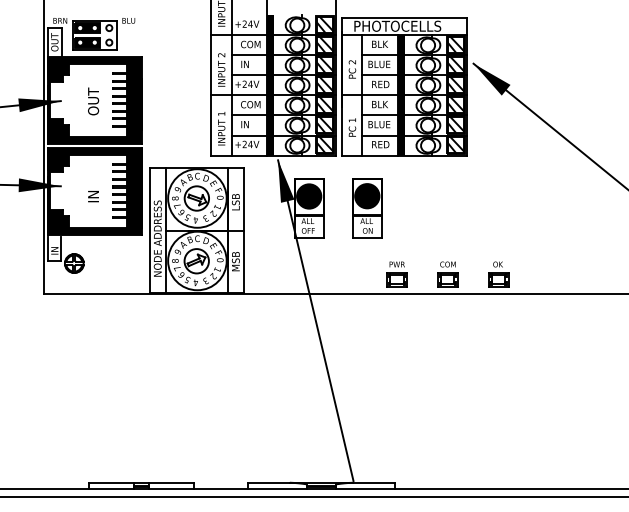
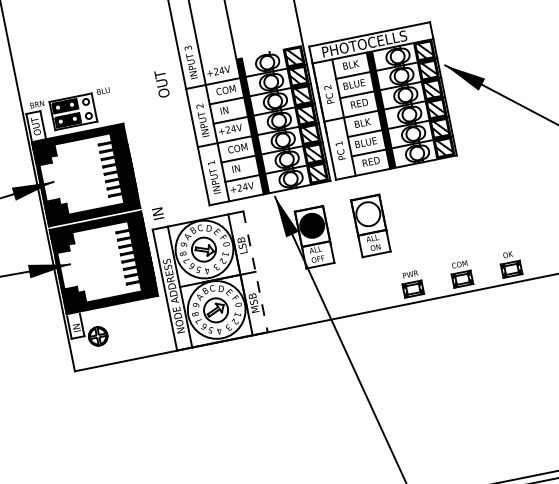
text: (93, 101) -> (162, 84), moved
text: (93, 196) -> (158, 213), moved
fill: (367, 196) -> (368, 214), removed
line: (243, 231) -> (255, 272), solid -> dashed

